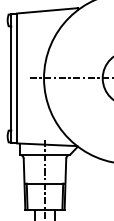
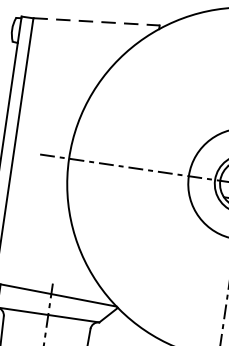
line: (47, 10) -> (96, 21), solid -> dashed

